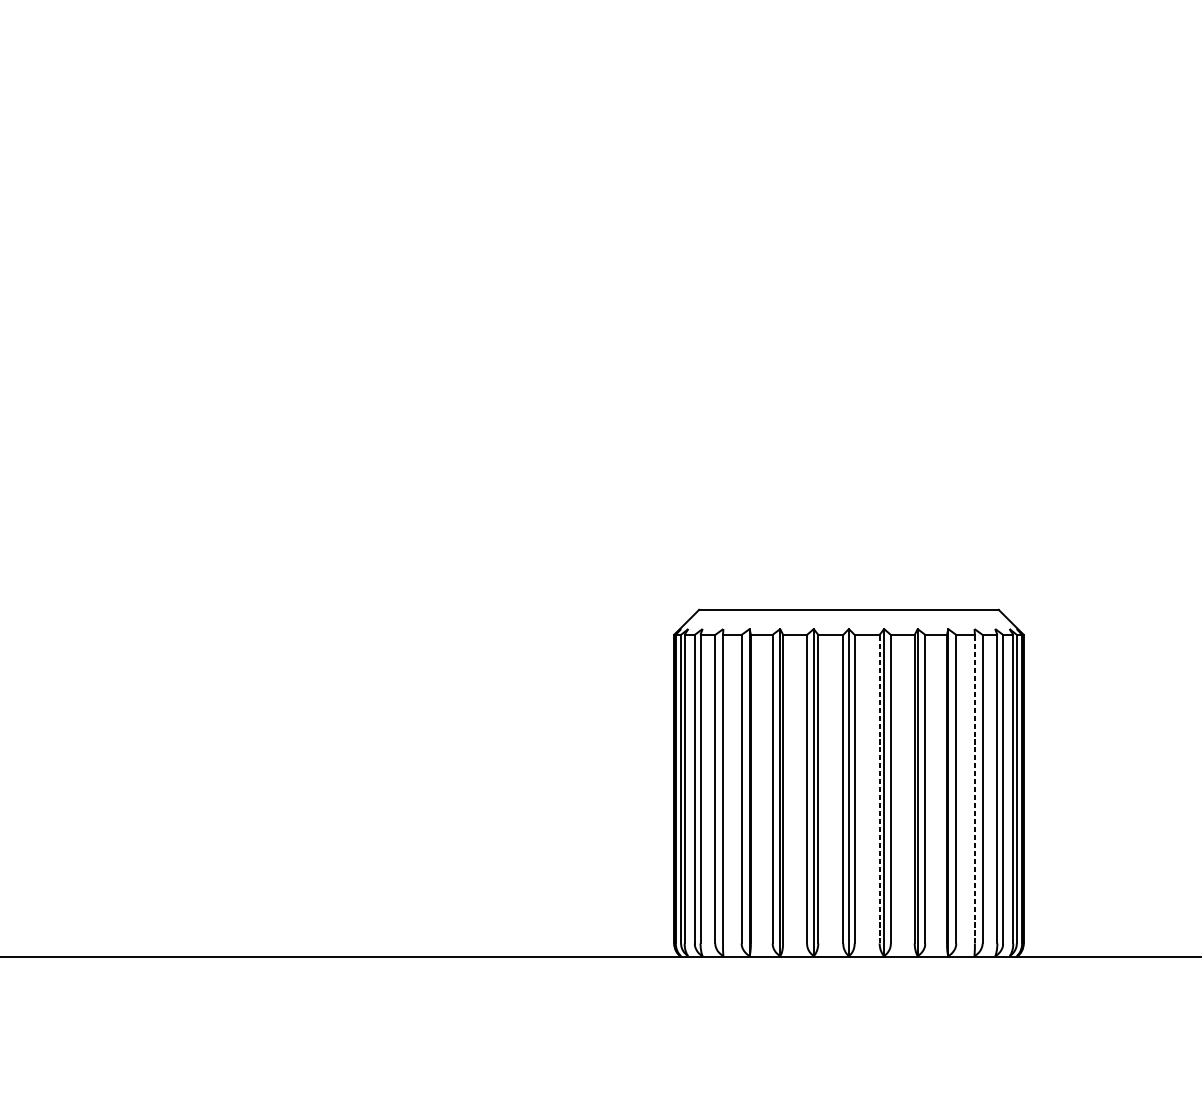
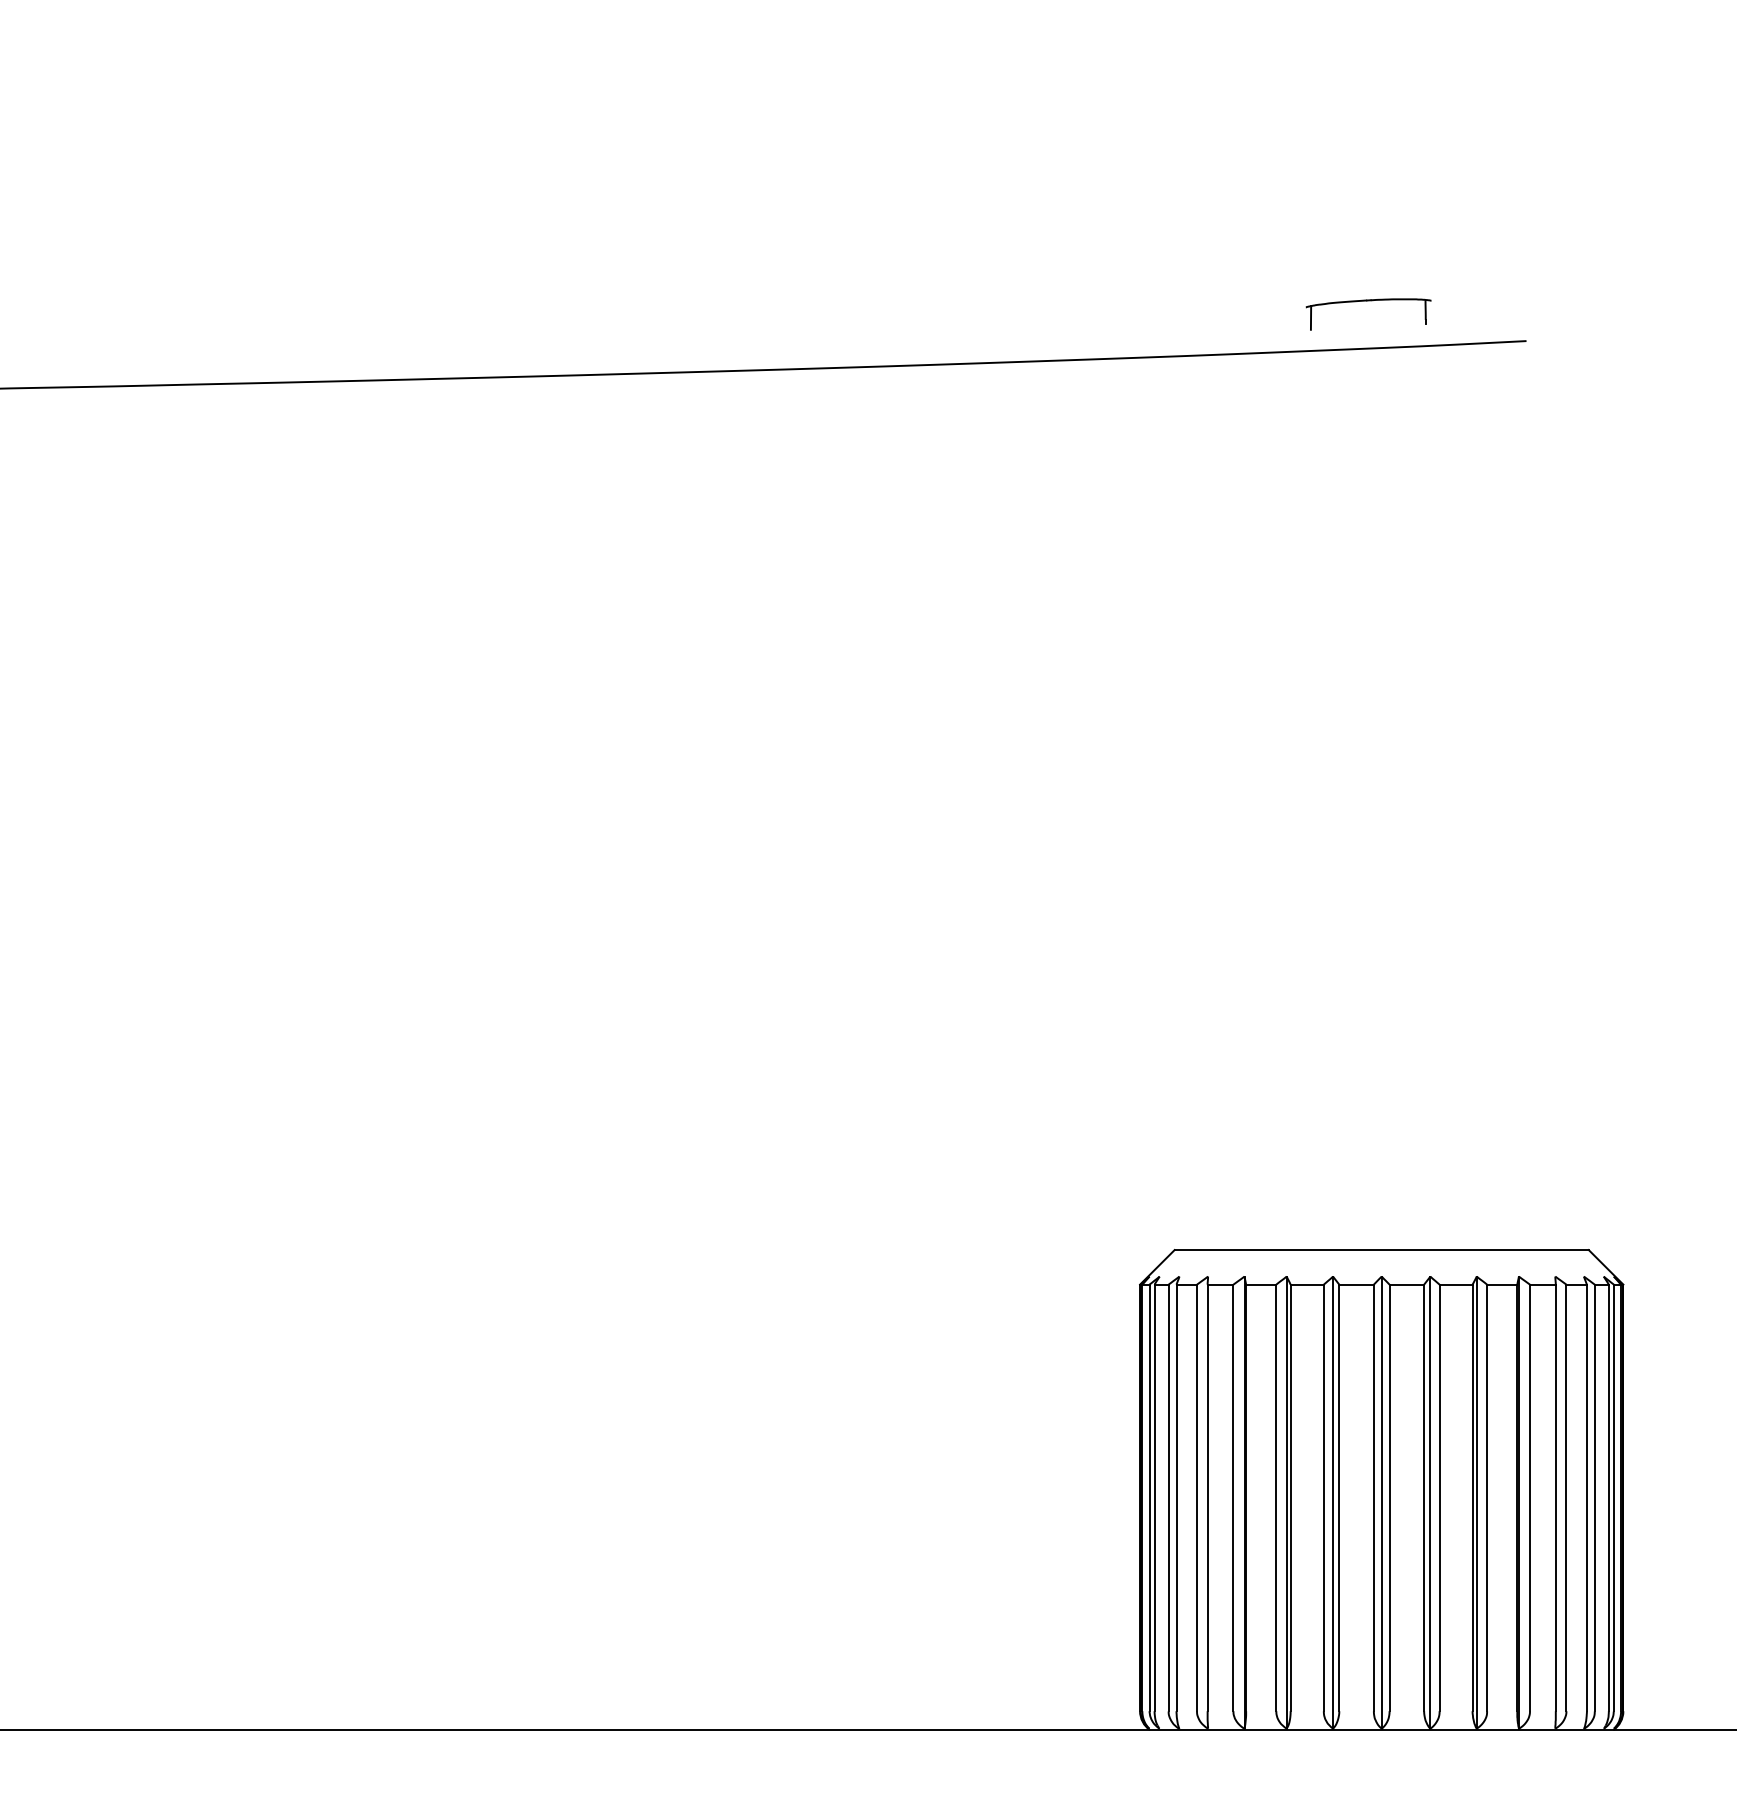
line: (879, 788) -> (1424, 1497), dashed -> solid
line: (974, 788) -> (1555, 1497), dashed -> solid

